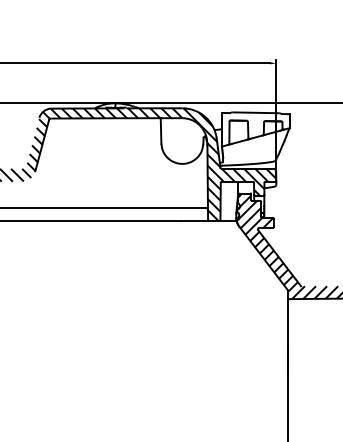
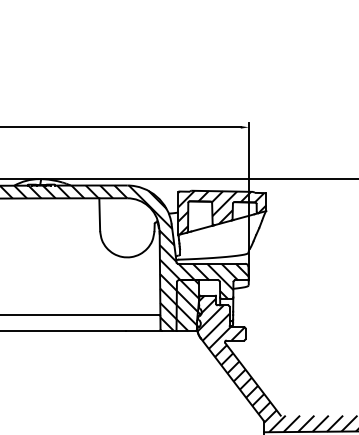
hatch: (255, 129) -> (221, 212), added
hatch: (229, 200) -> (188, 304), added

